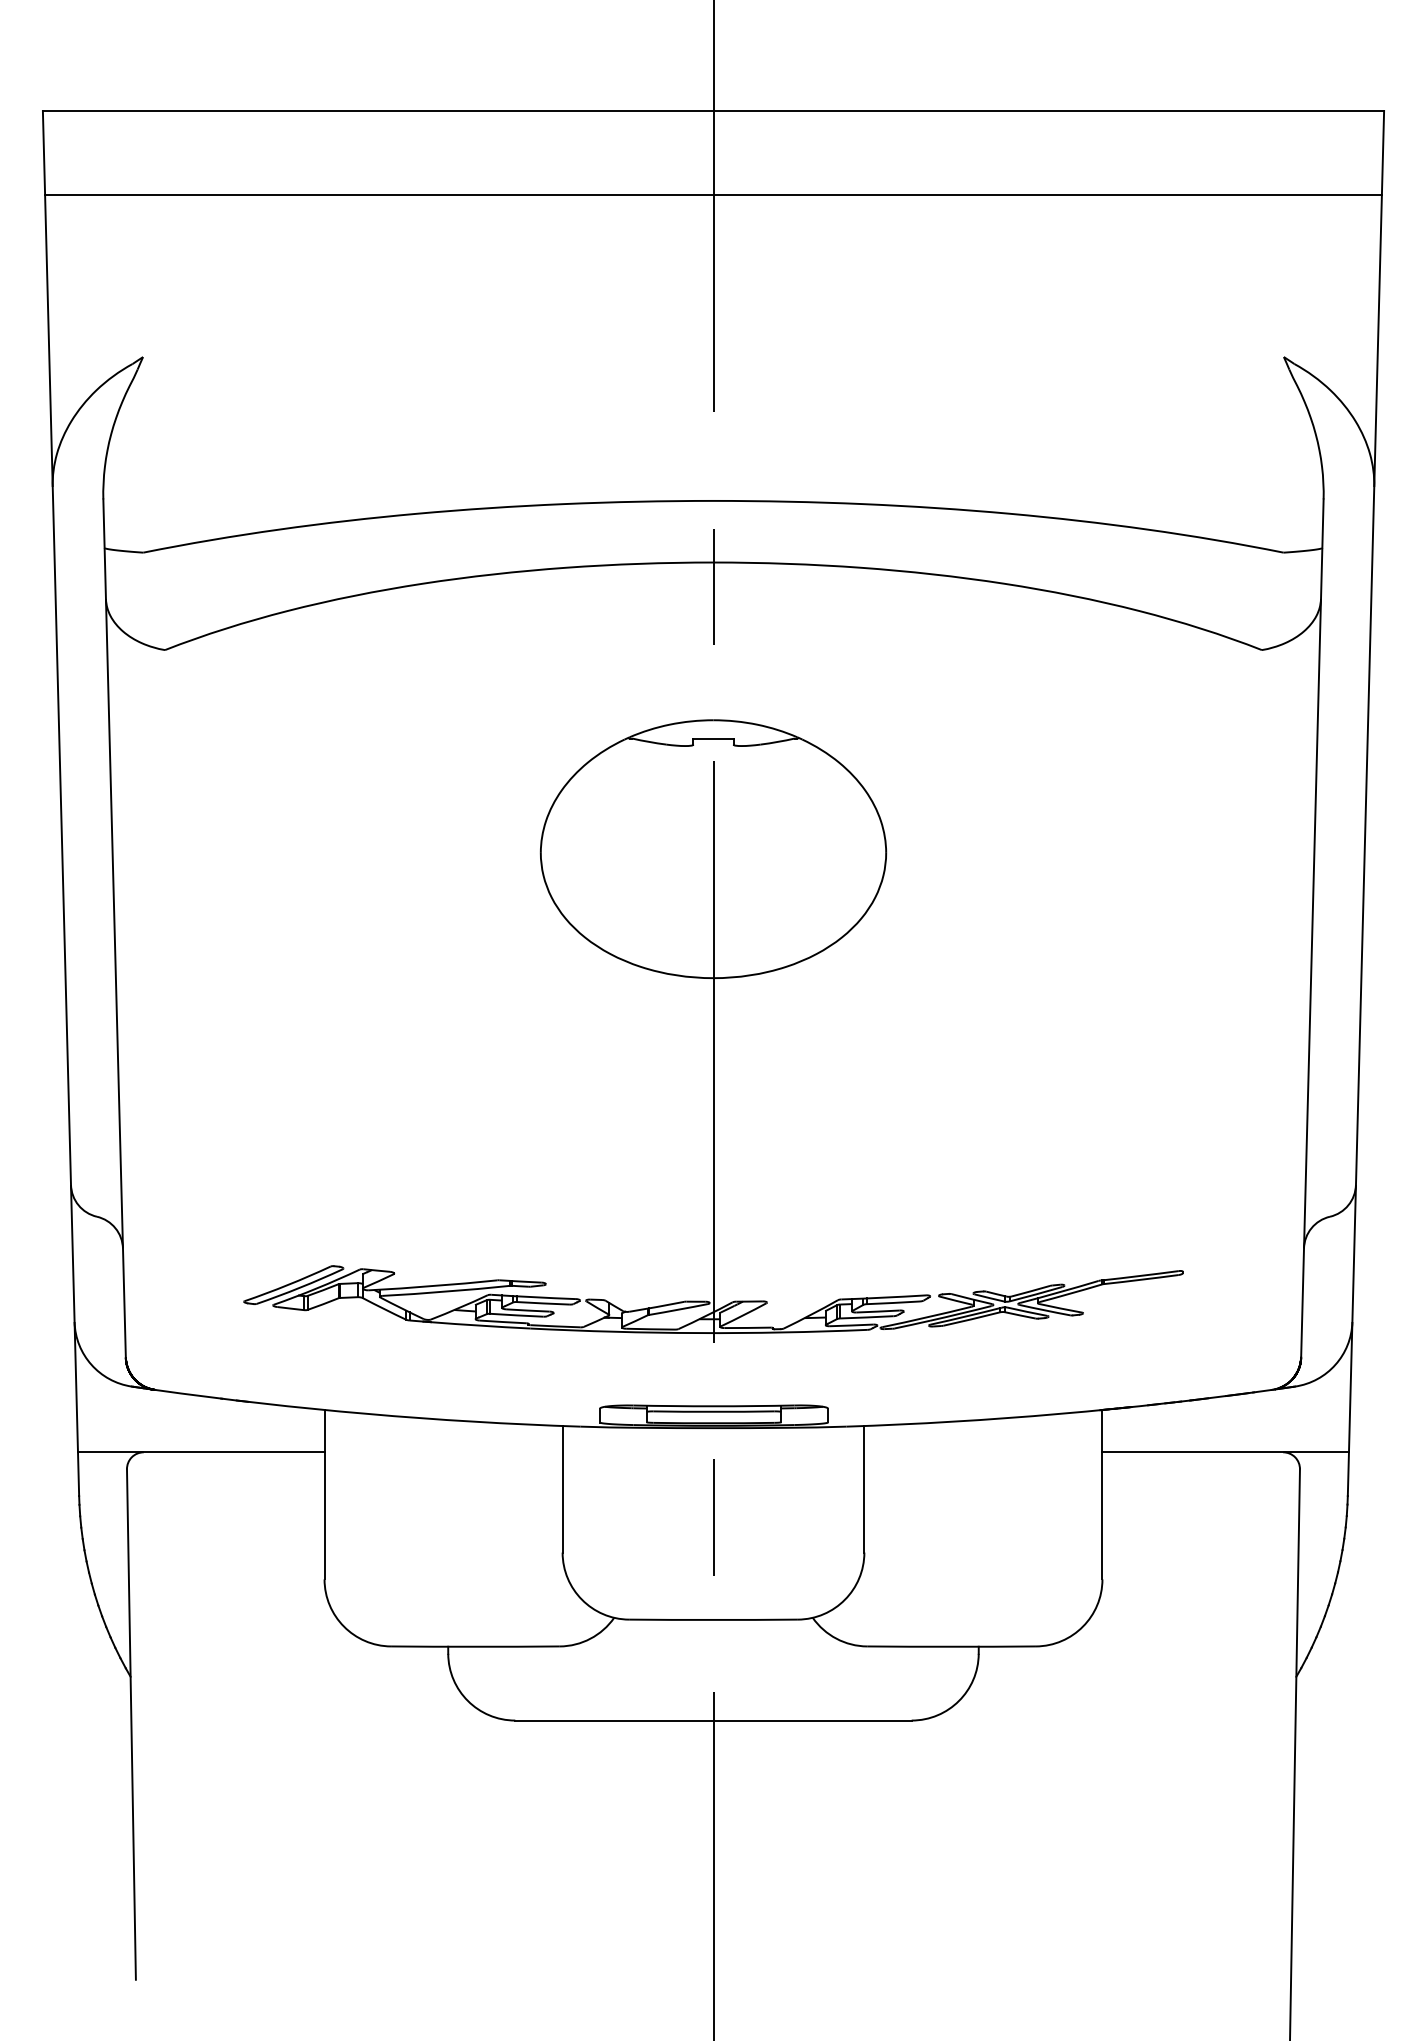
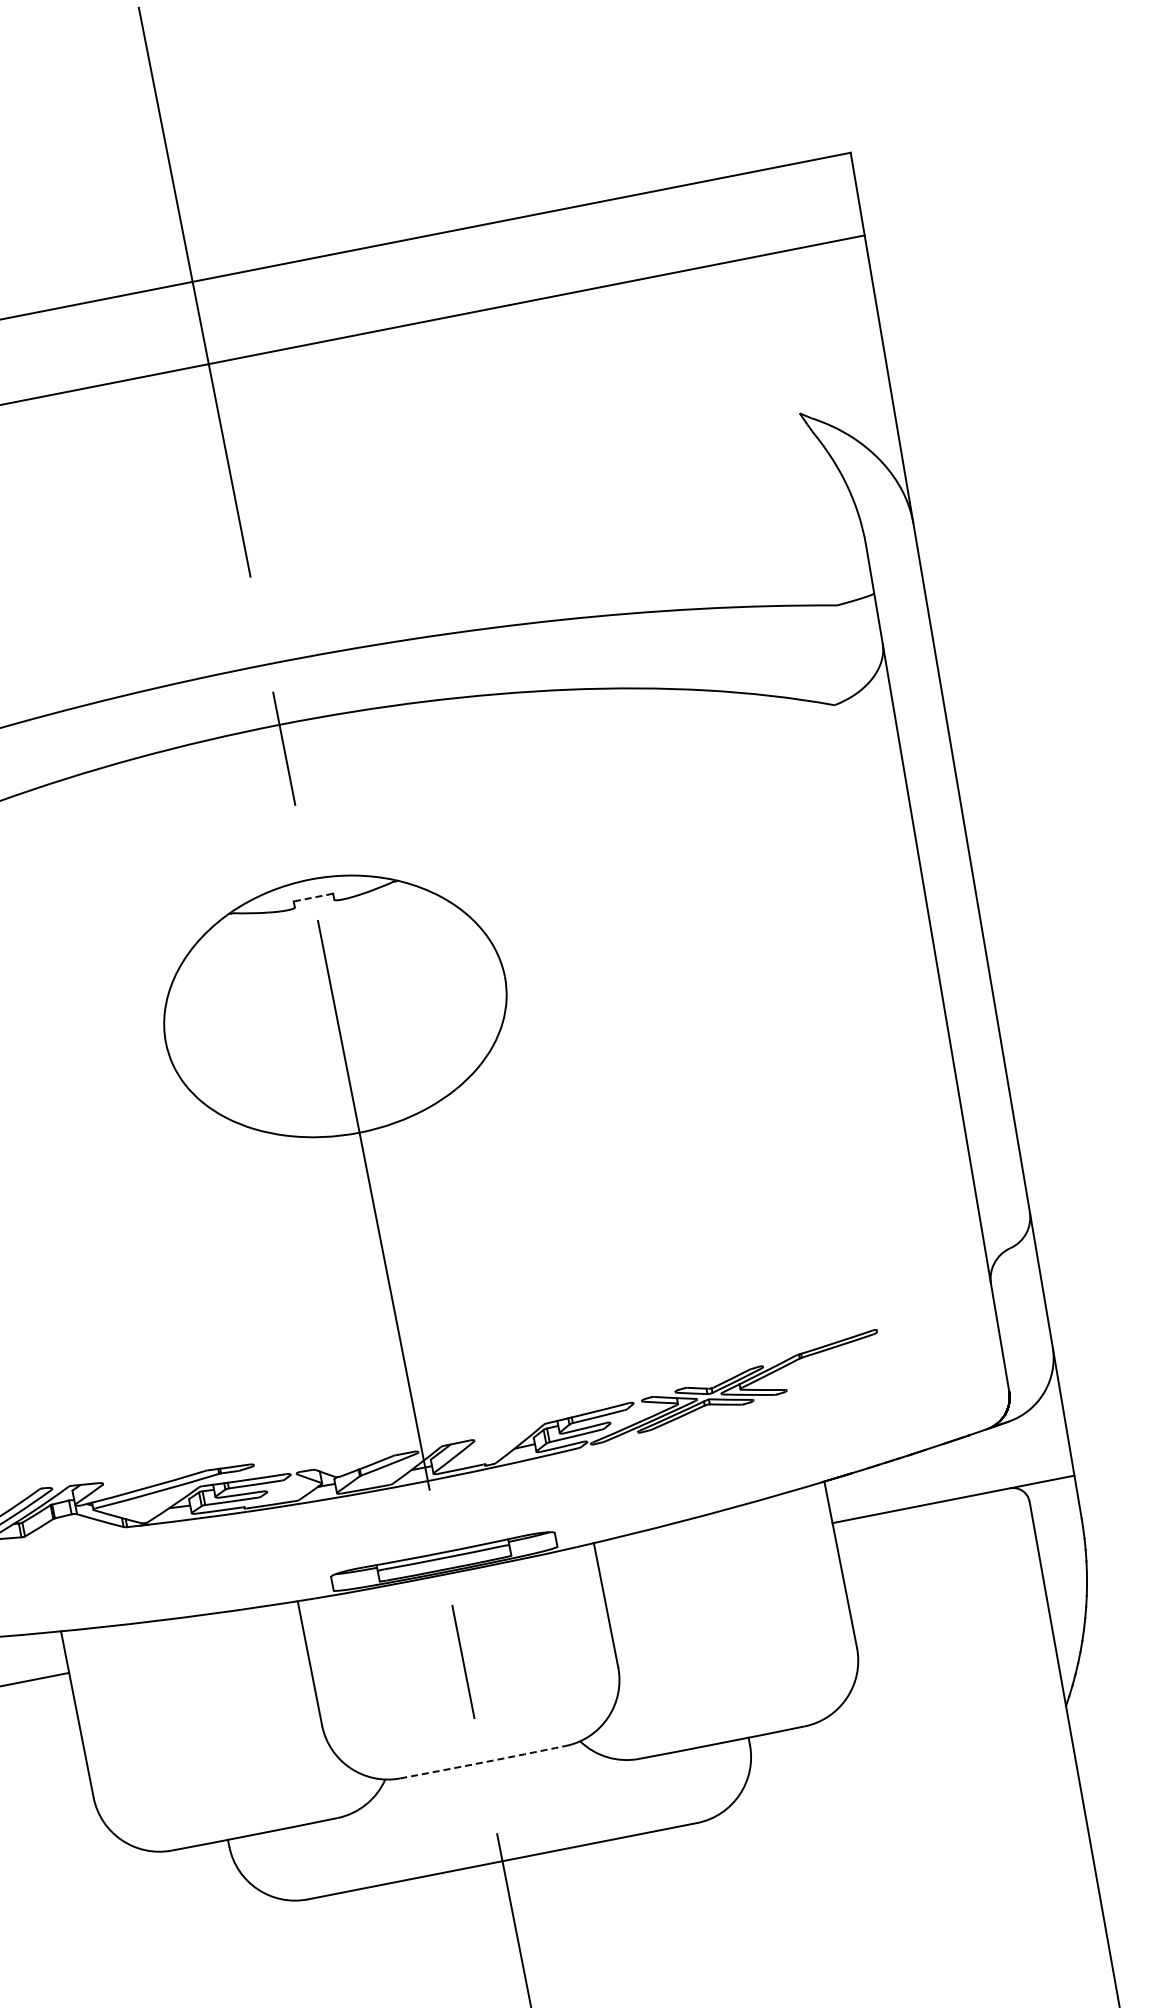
line: (713, 738) -> (313, 897), solid -> dashed
arc: (713, 1619) -> (483, 1762), solid -> dashed

